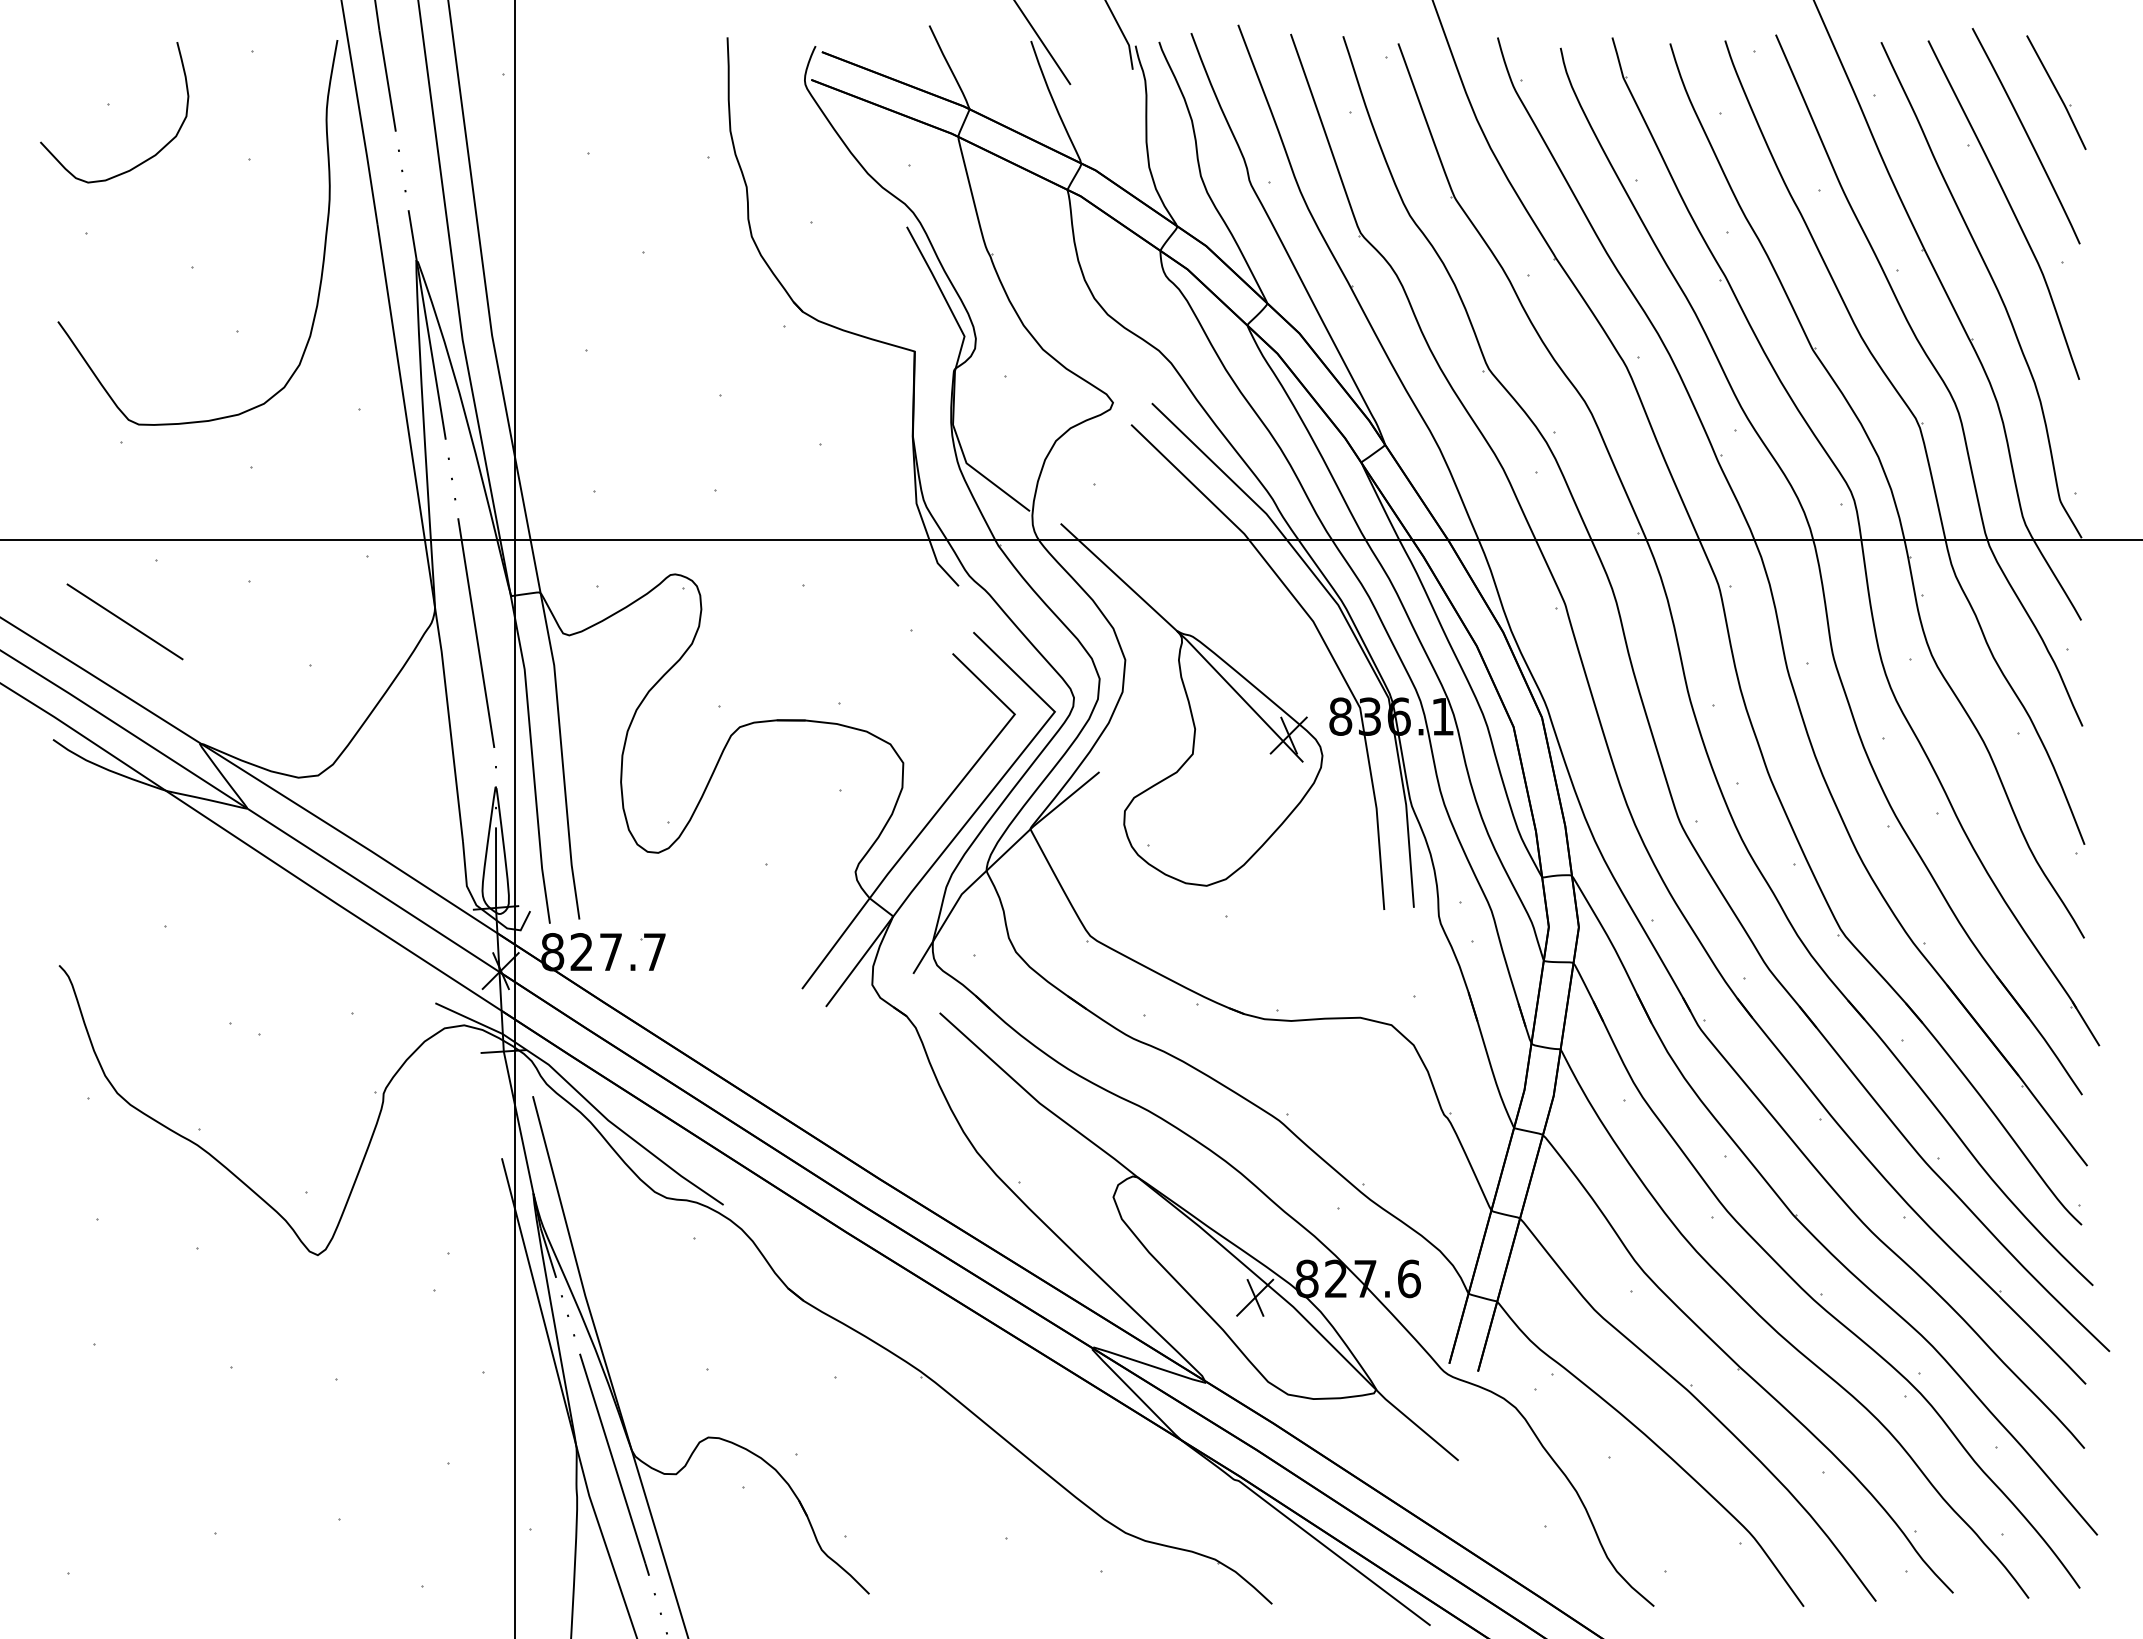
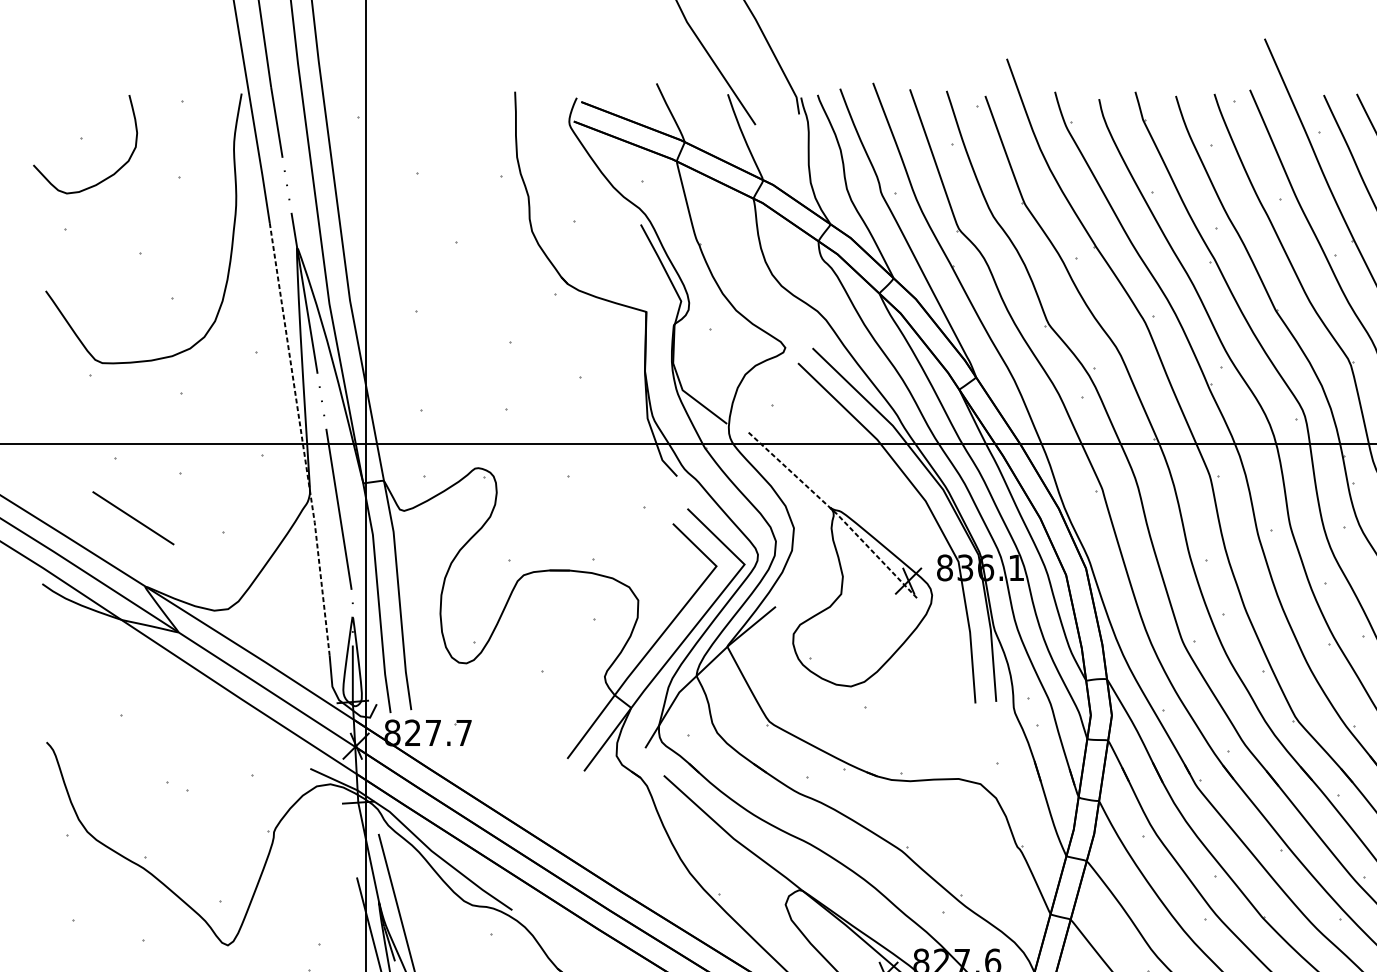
line: (423, 533) -> (301, 439), solid -> dashed
line: (124, 621) -> (133, 518), moved
line: (1186, 639) -> (836, 513), solid -> dashed

